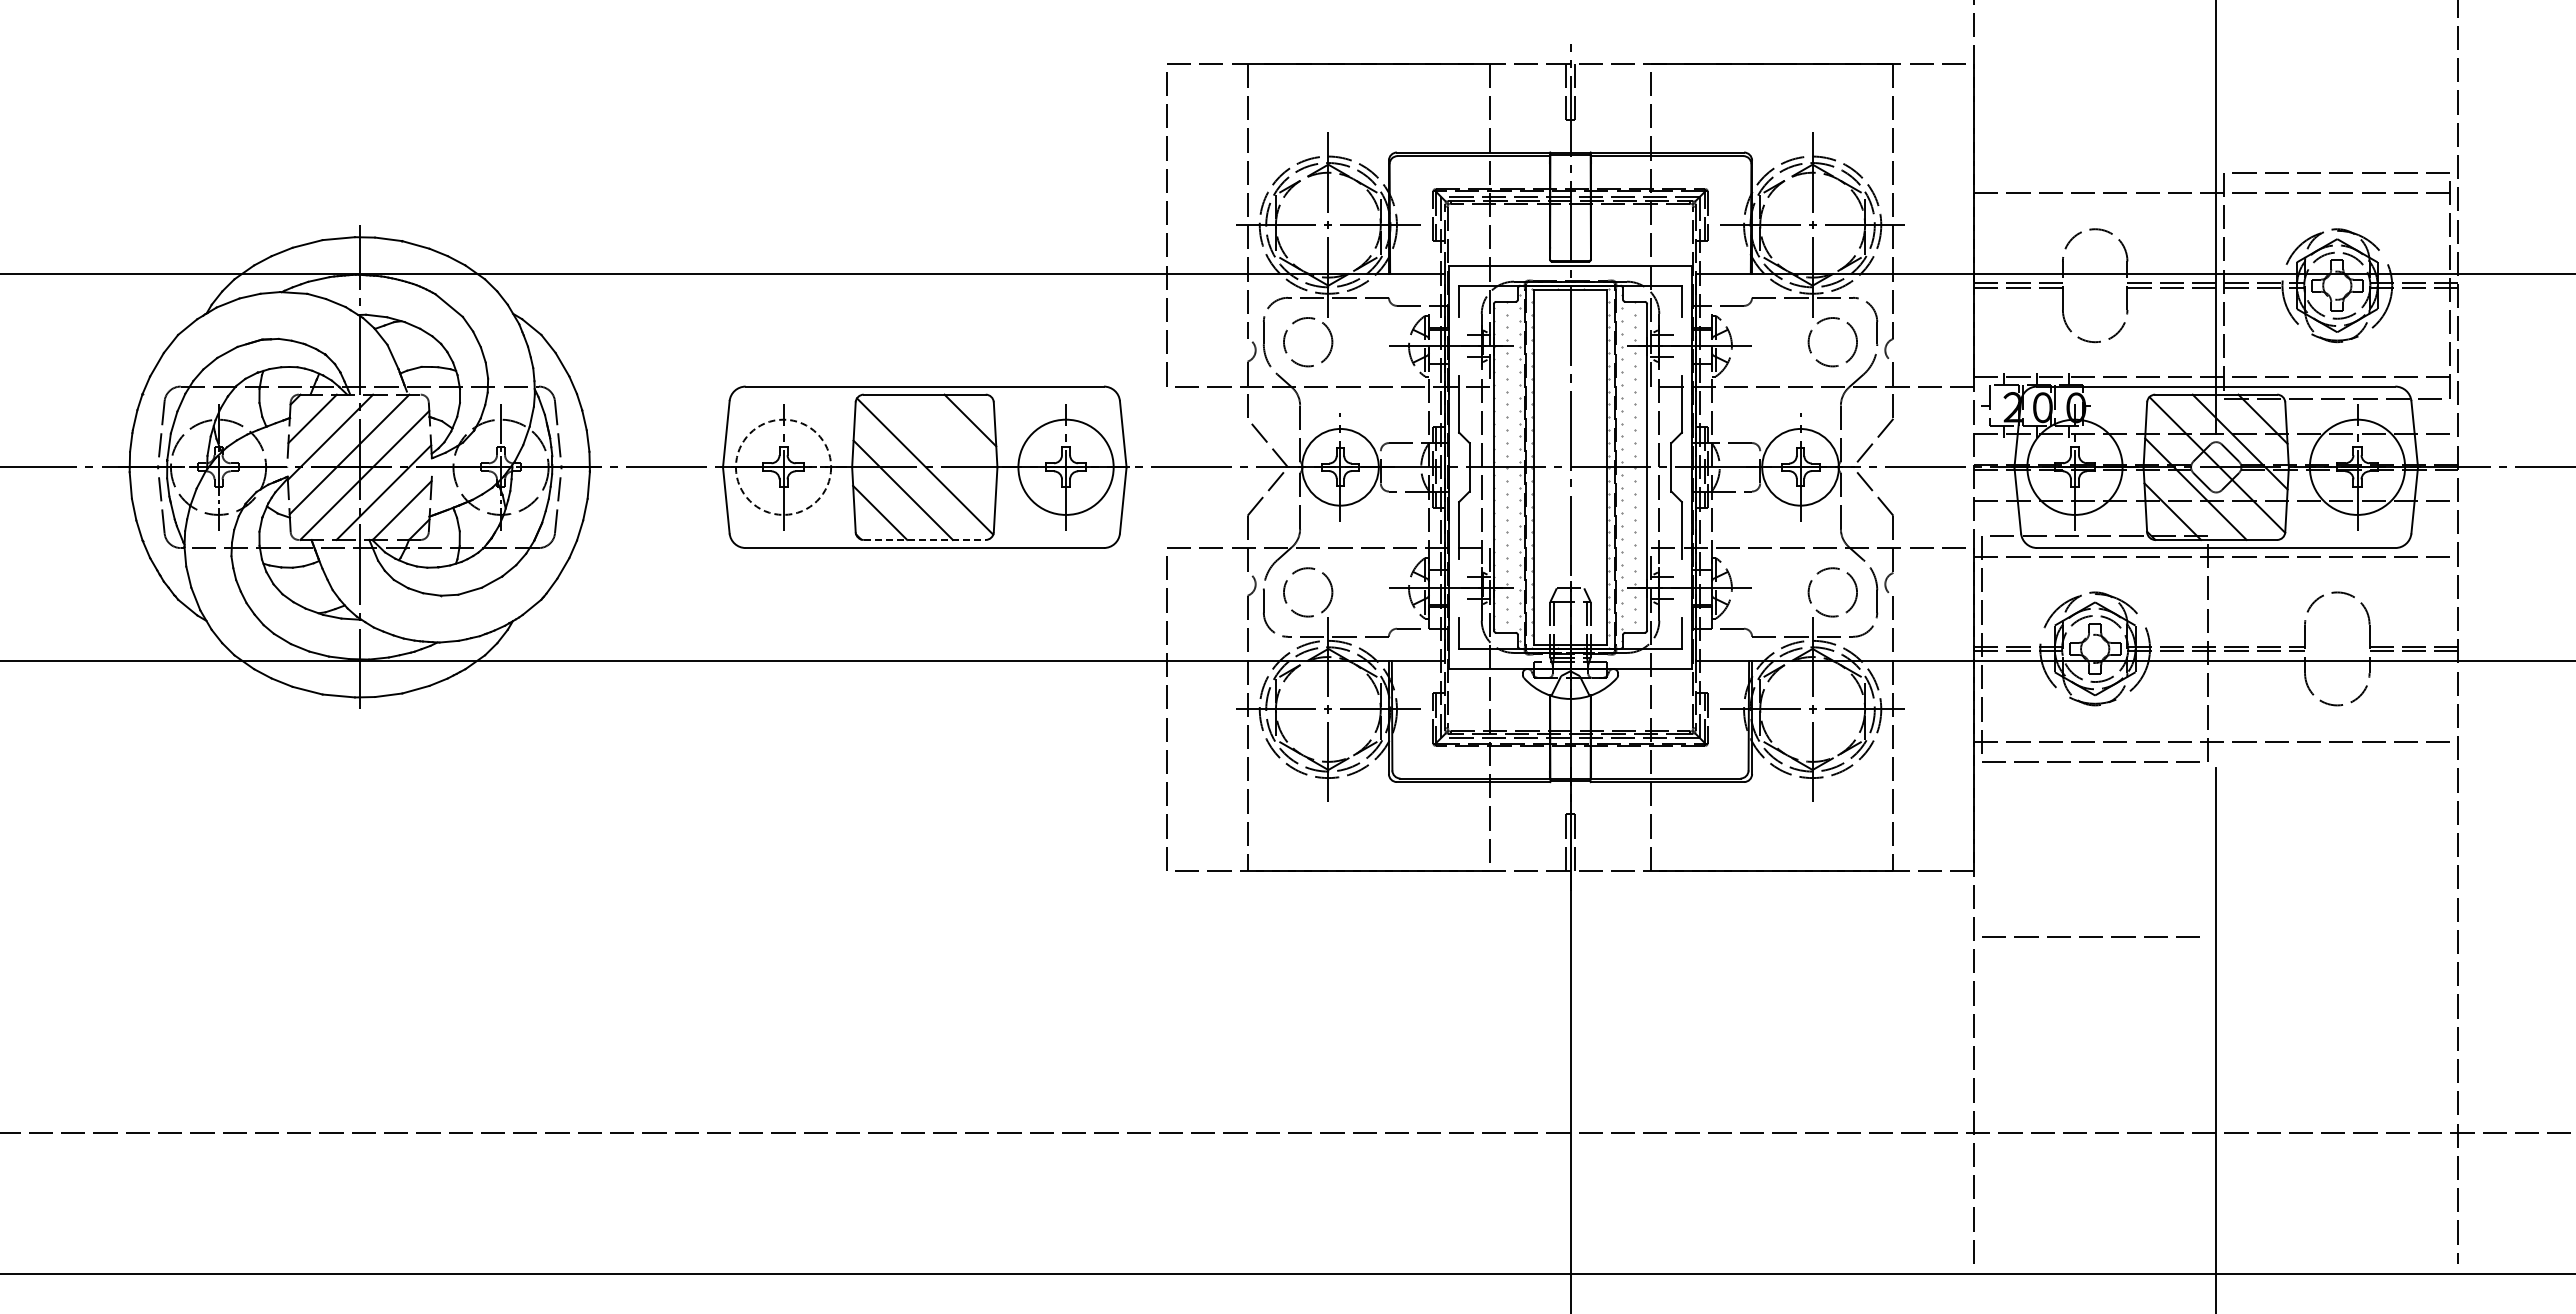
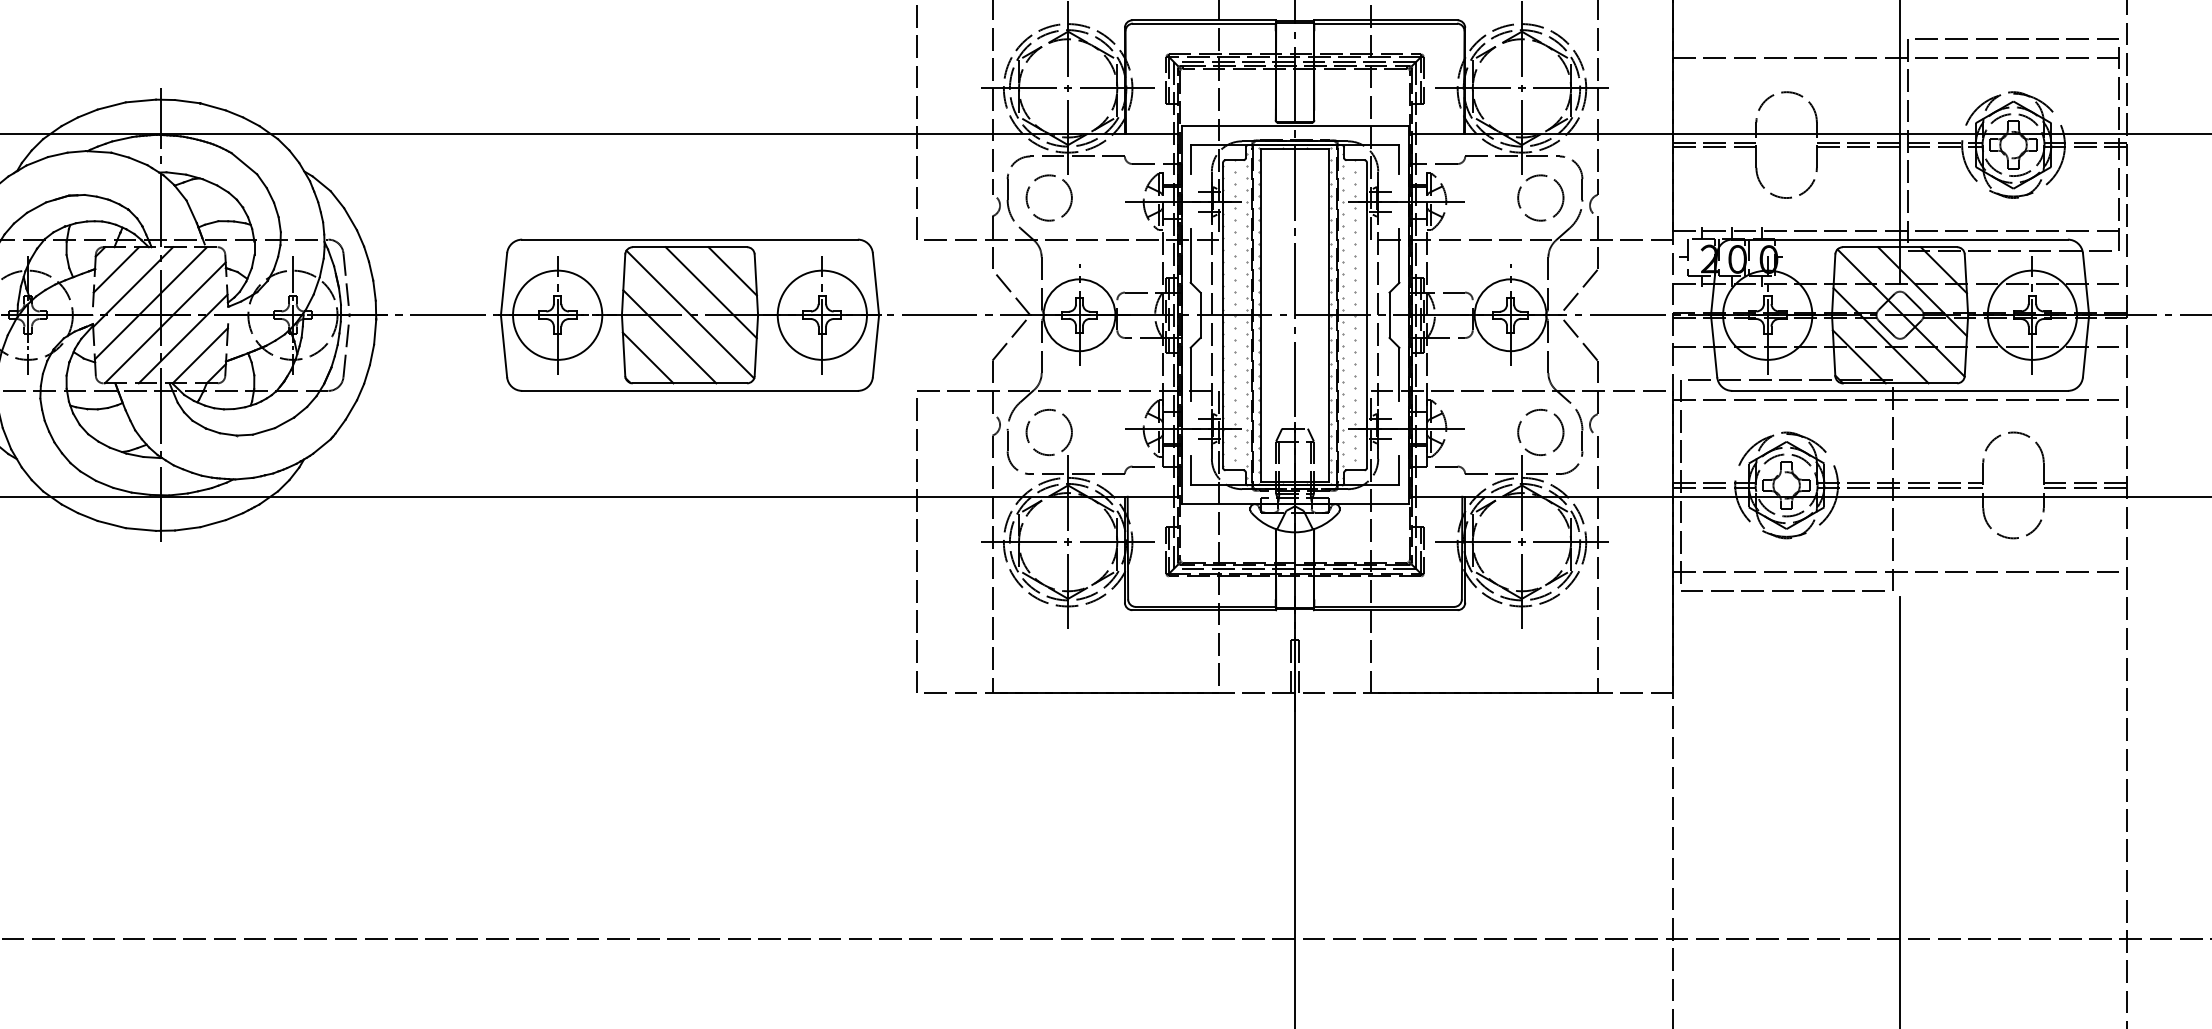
line: (947, 442) -> (711, 292), added
circle: (783, 466) -> (557, 314), dashed -> solid
line: (924, 539) -> (689, 382), dashed -> solid
line: (2090, 936) -> (1782, 754), removed

